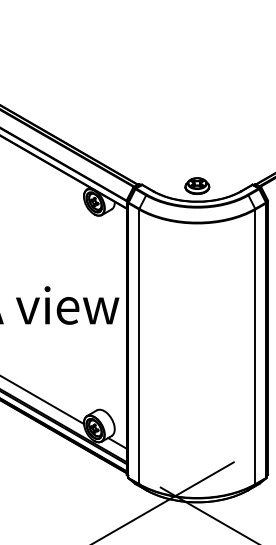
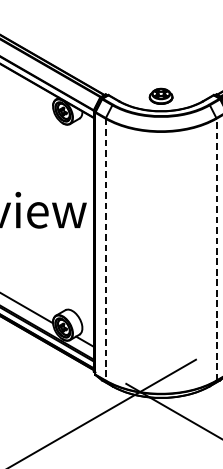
line: (255, 346) -> (216, 249), solid -> dashed
line: (139, 347) -> (105, 250), solid -> dashed

